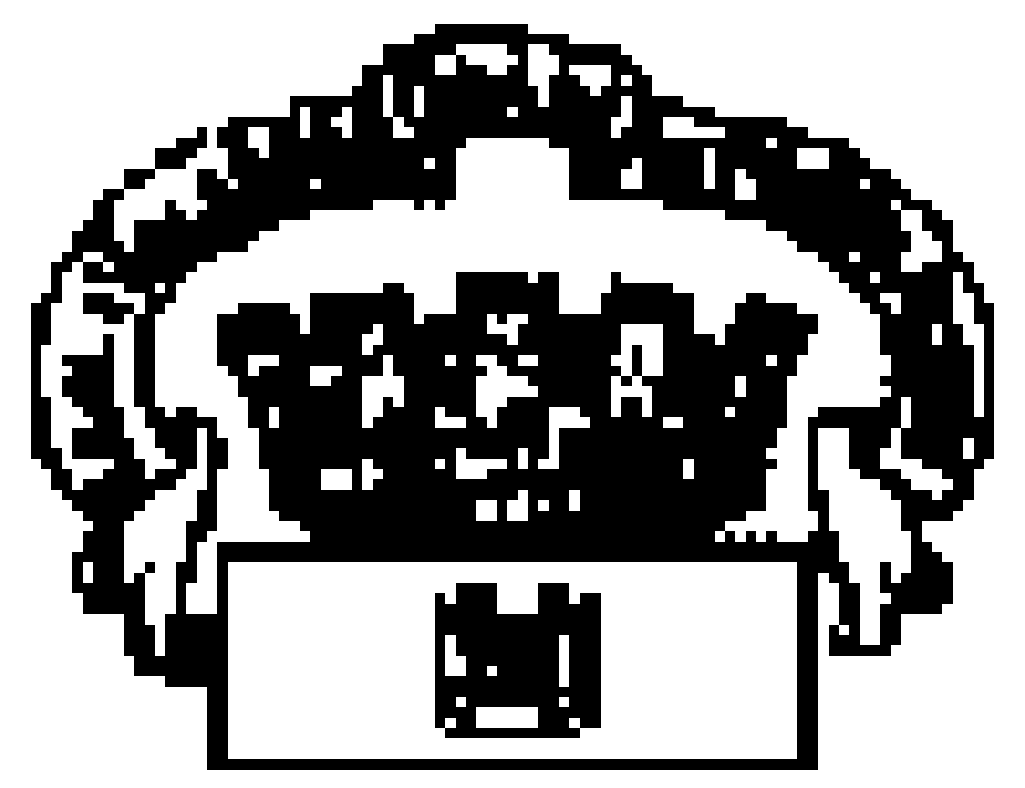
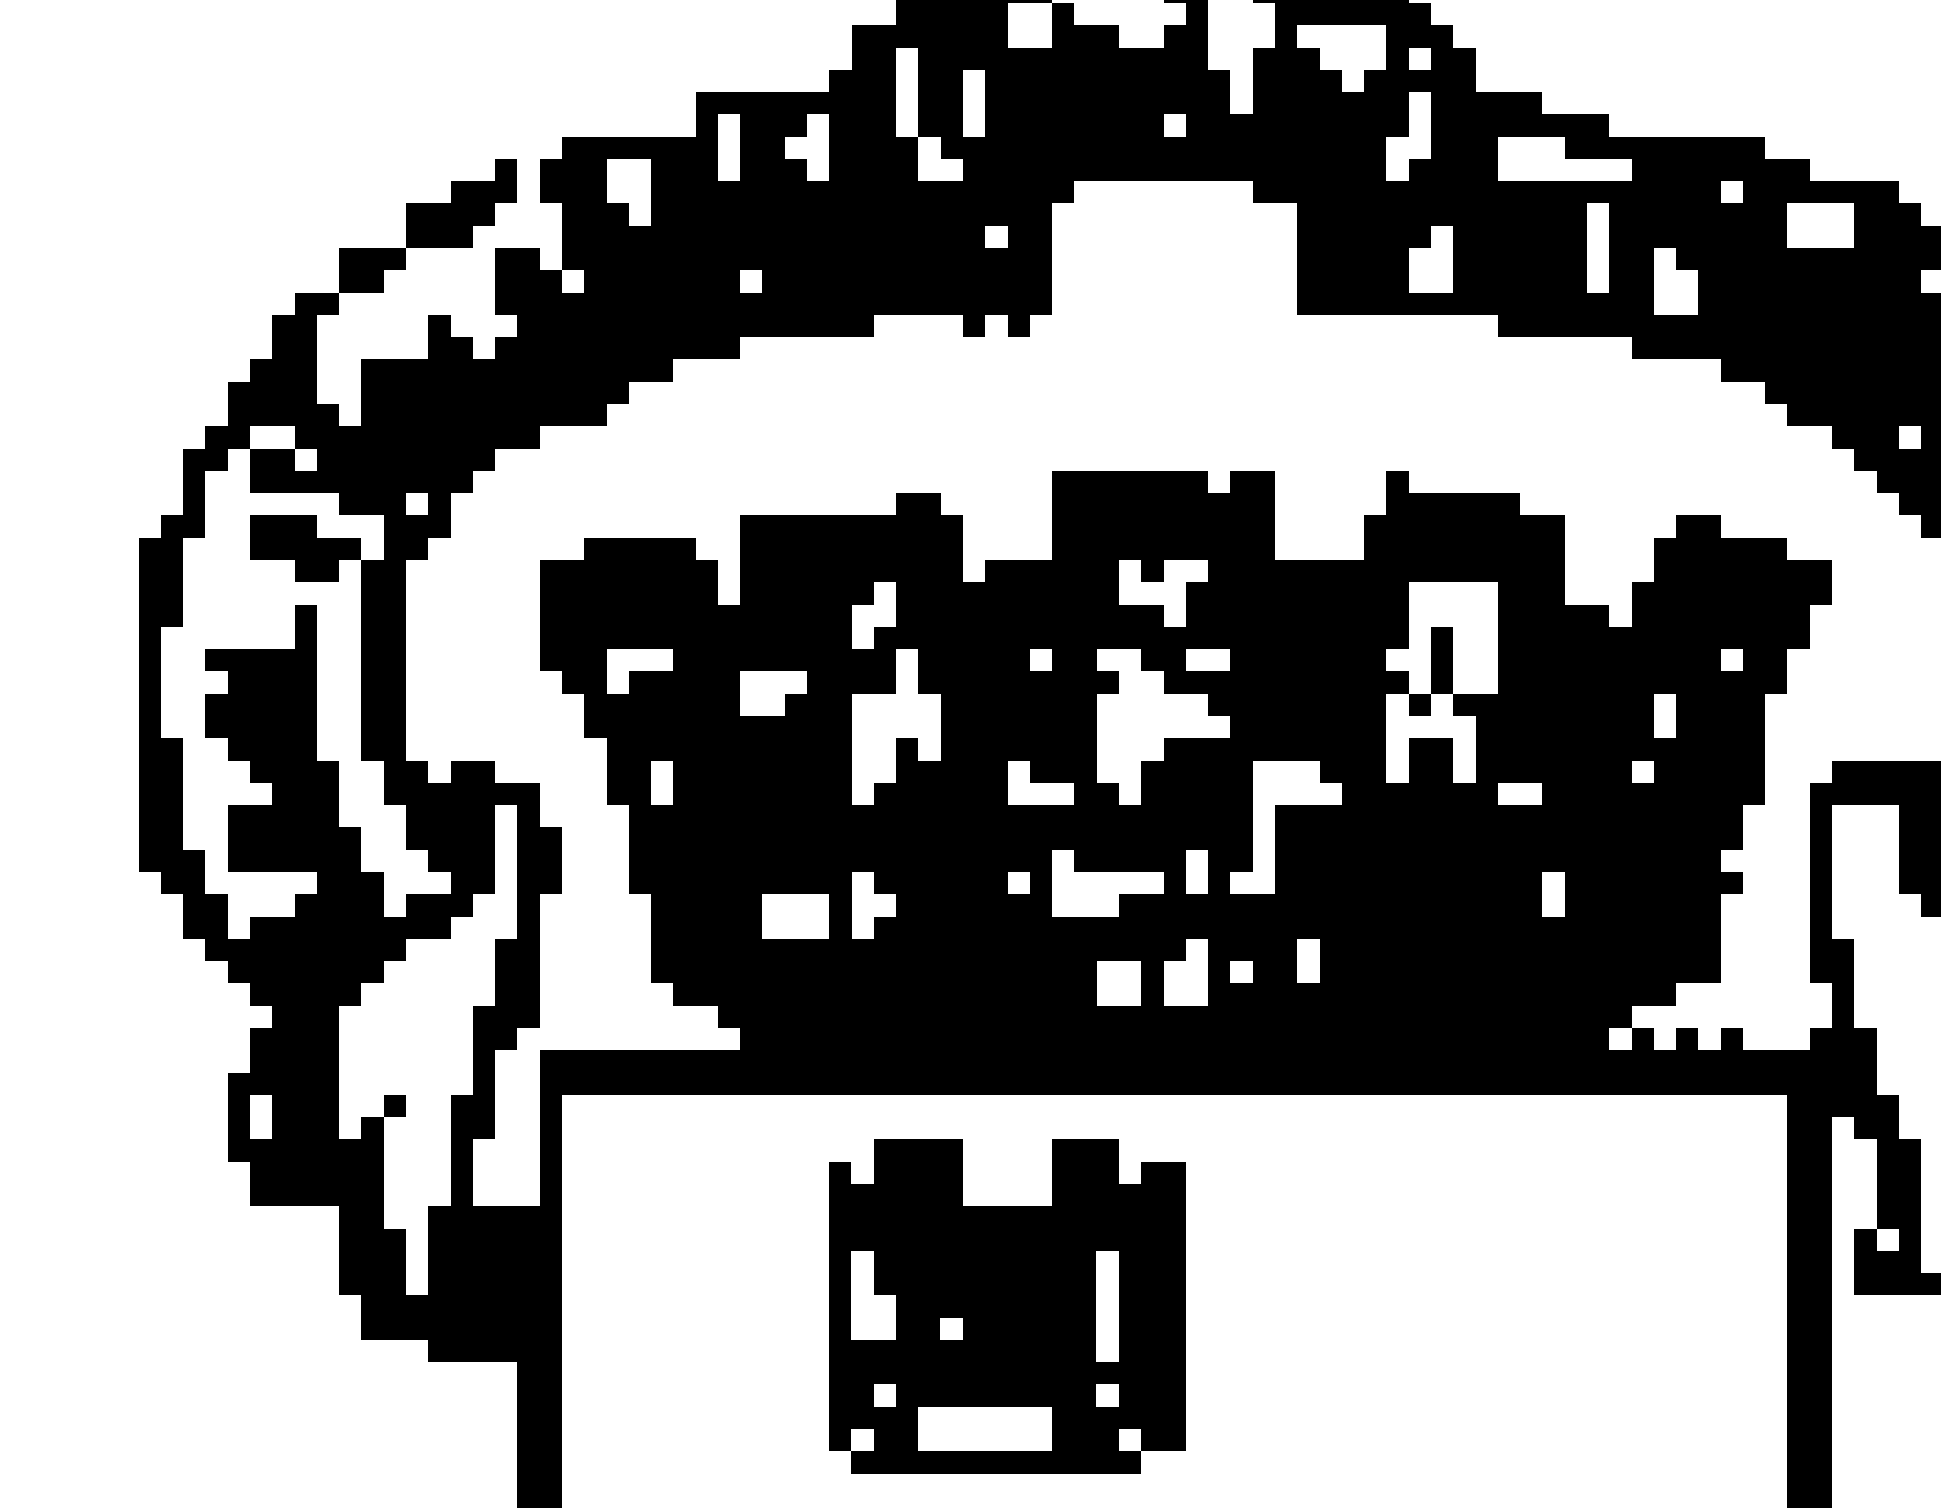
part: (517, 660) -> (1006, 1305), moved

